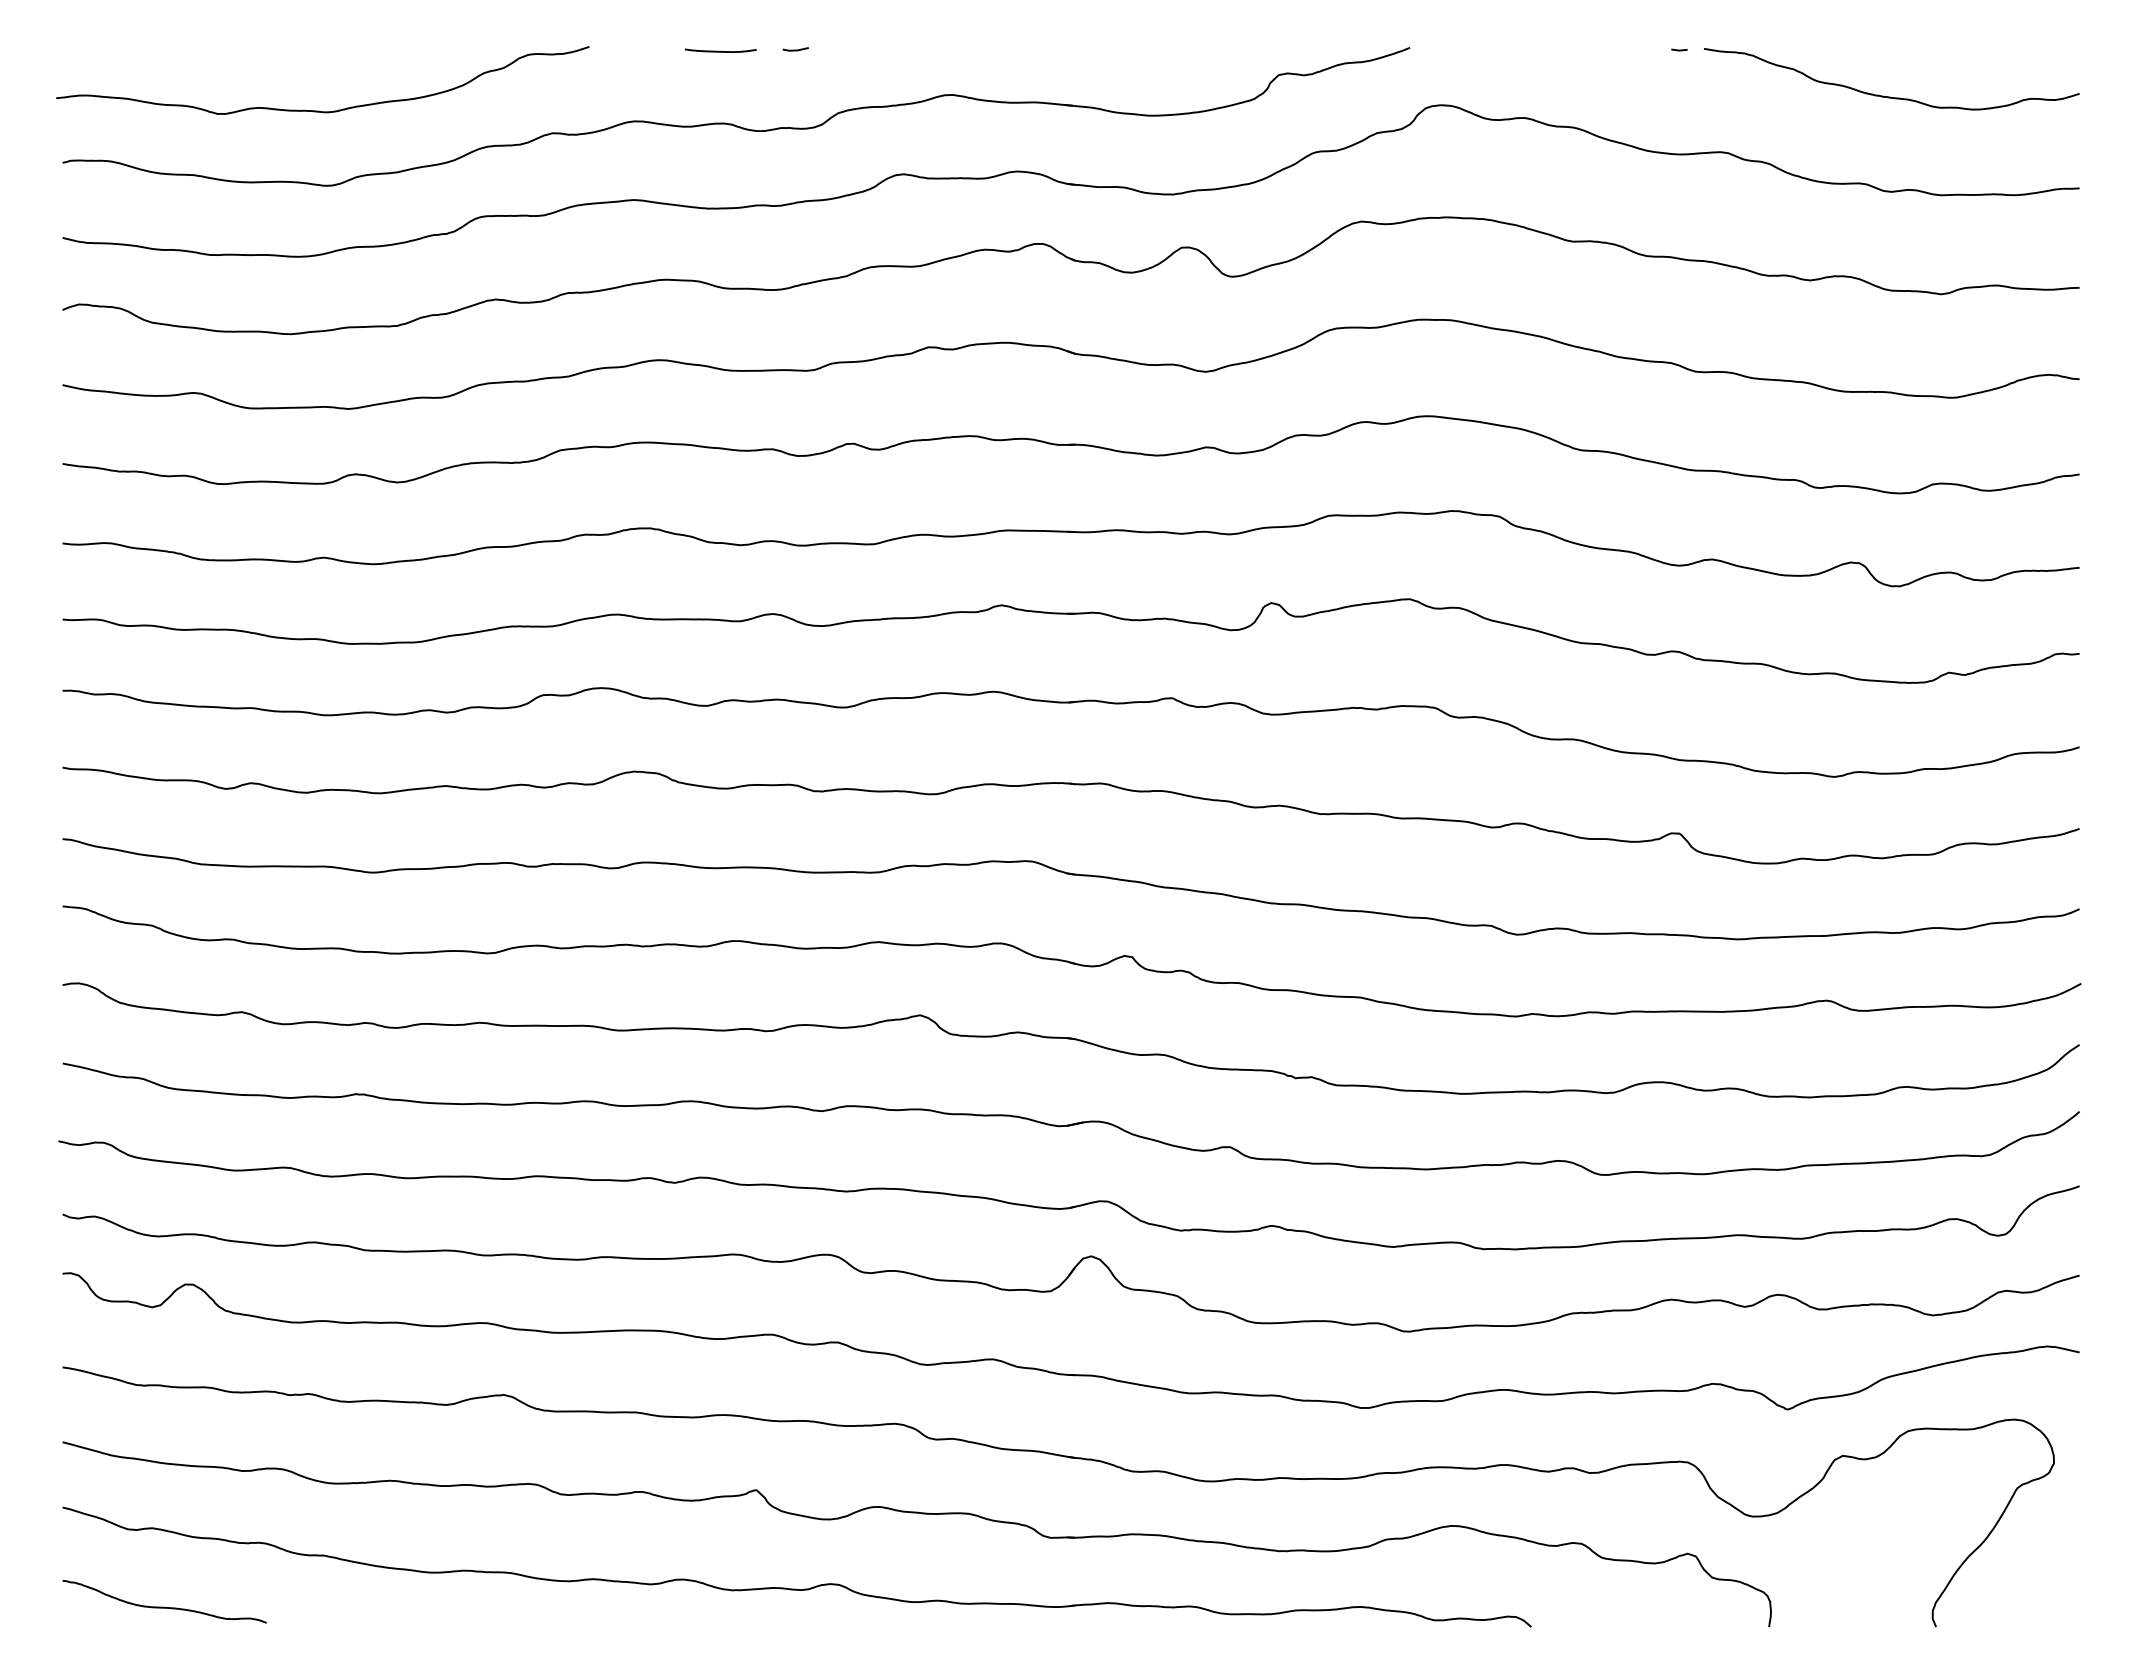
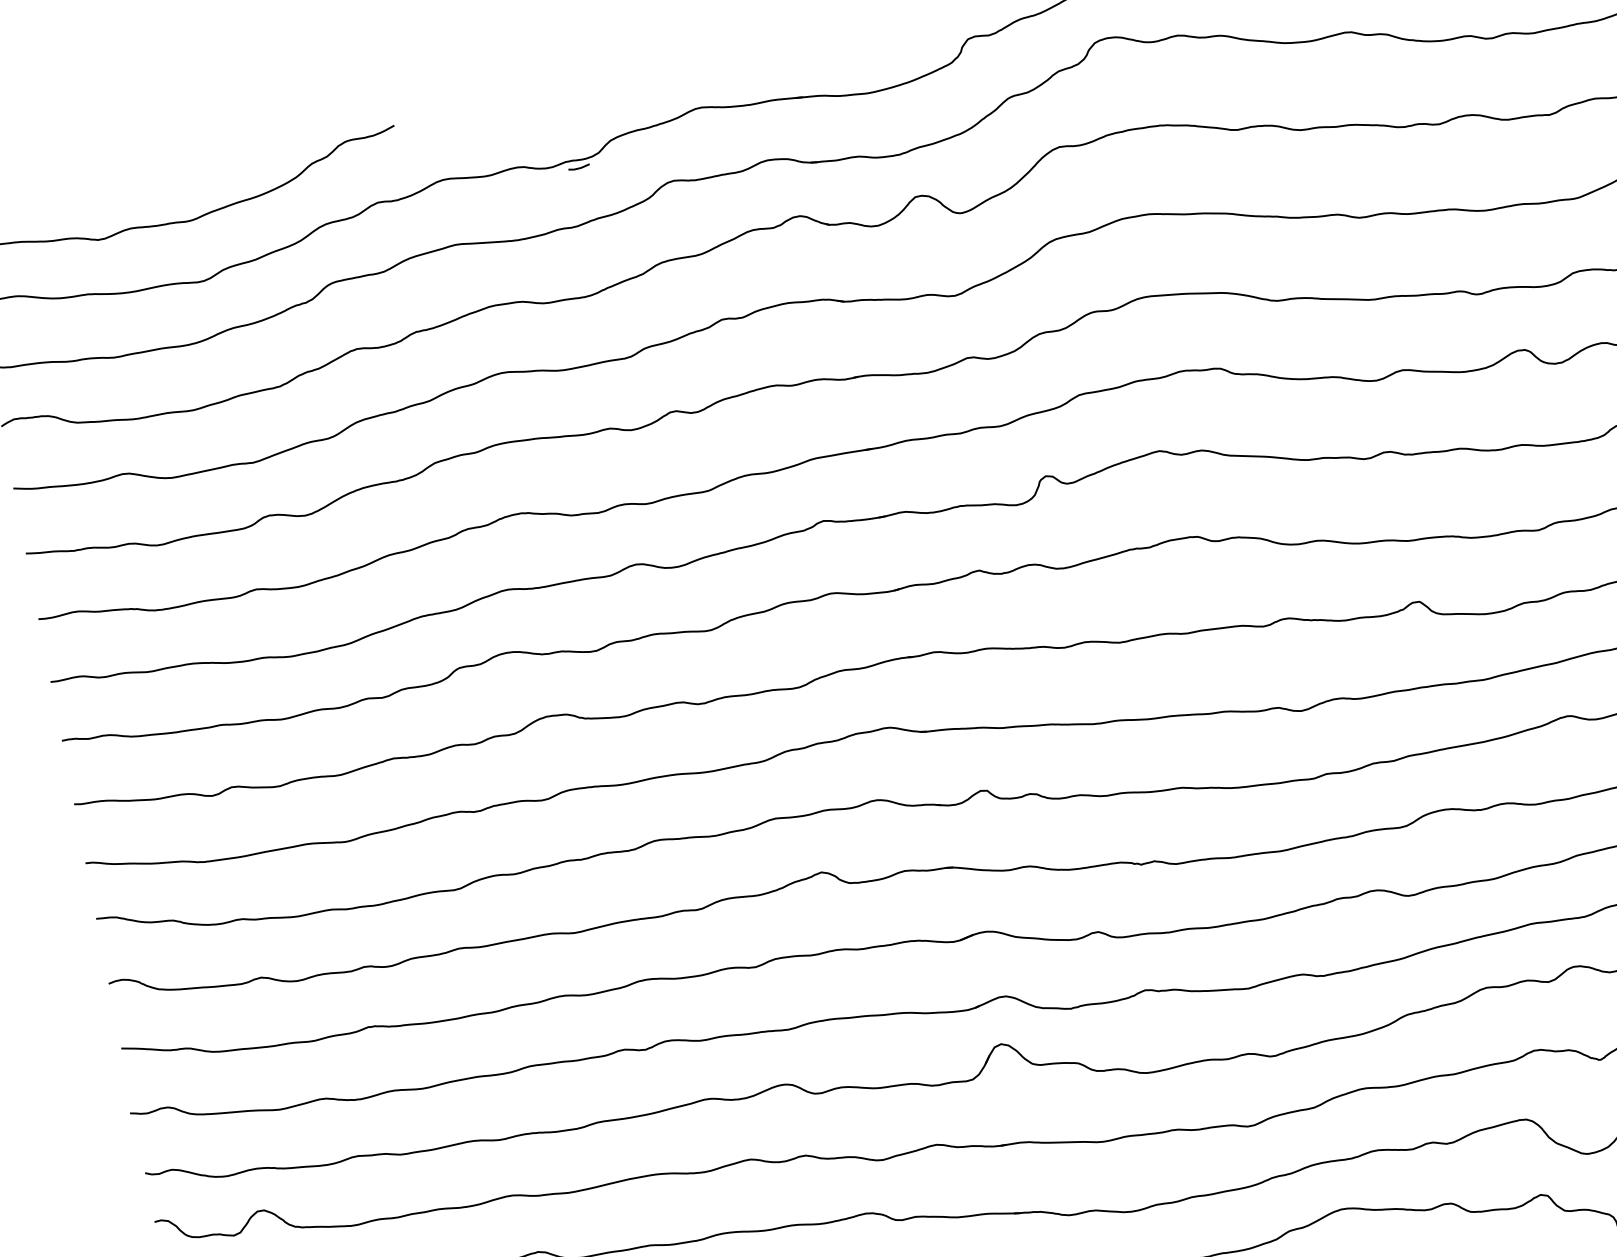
line: (795, 49) -> (578, 167), moved
curve: (720, 50) -> (503, 107), removed

